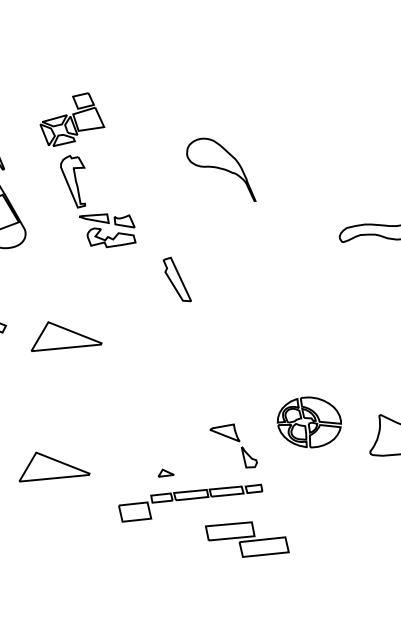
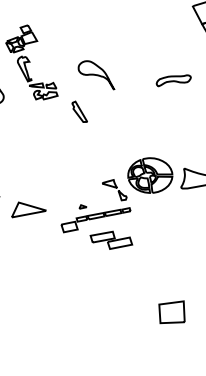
part: (222, 169) -> (96, 75), moved
part: (66, 338) -> (28, 145), removed
part: (309, 422) -> (150, 175), size x1.43
part: (247, 537) -> (111, 239), moved

